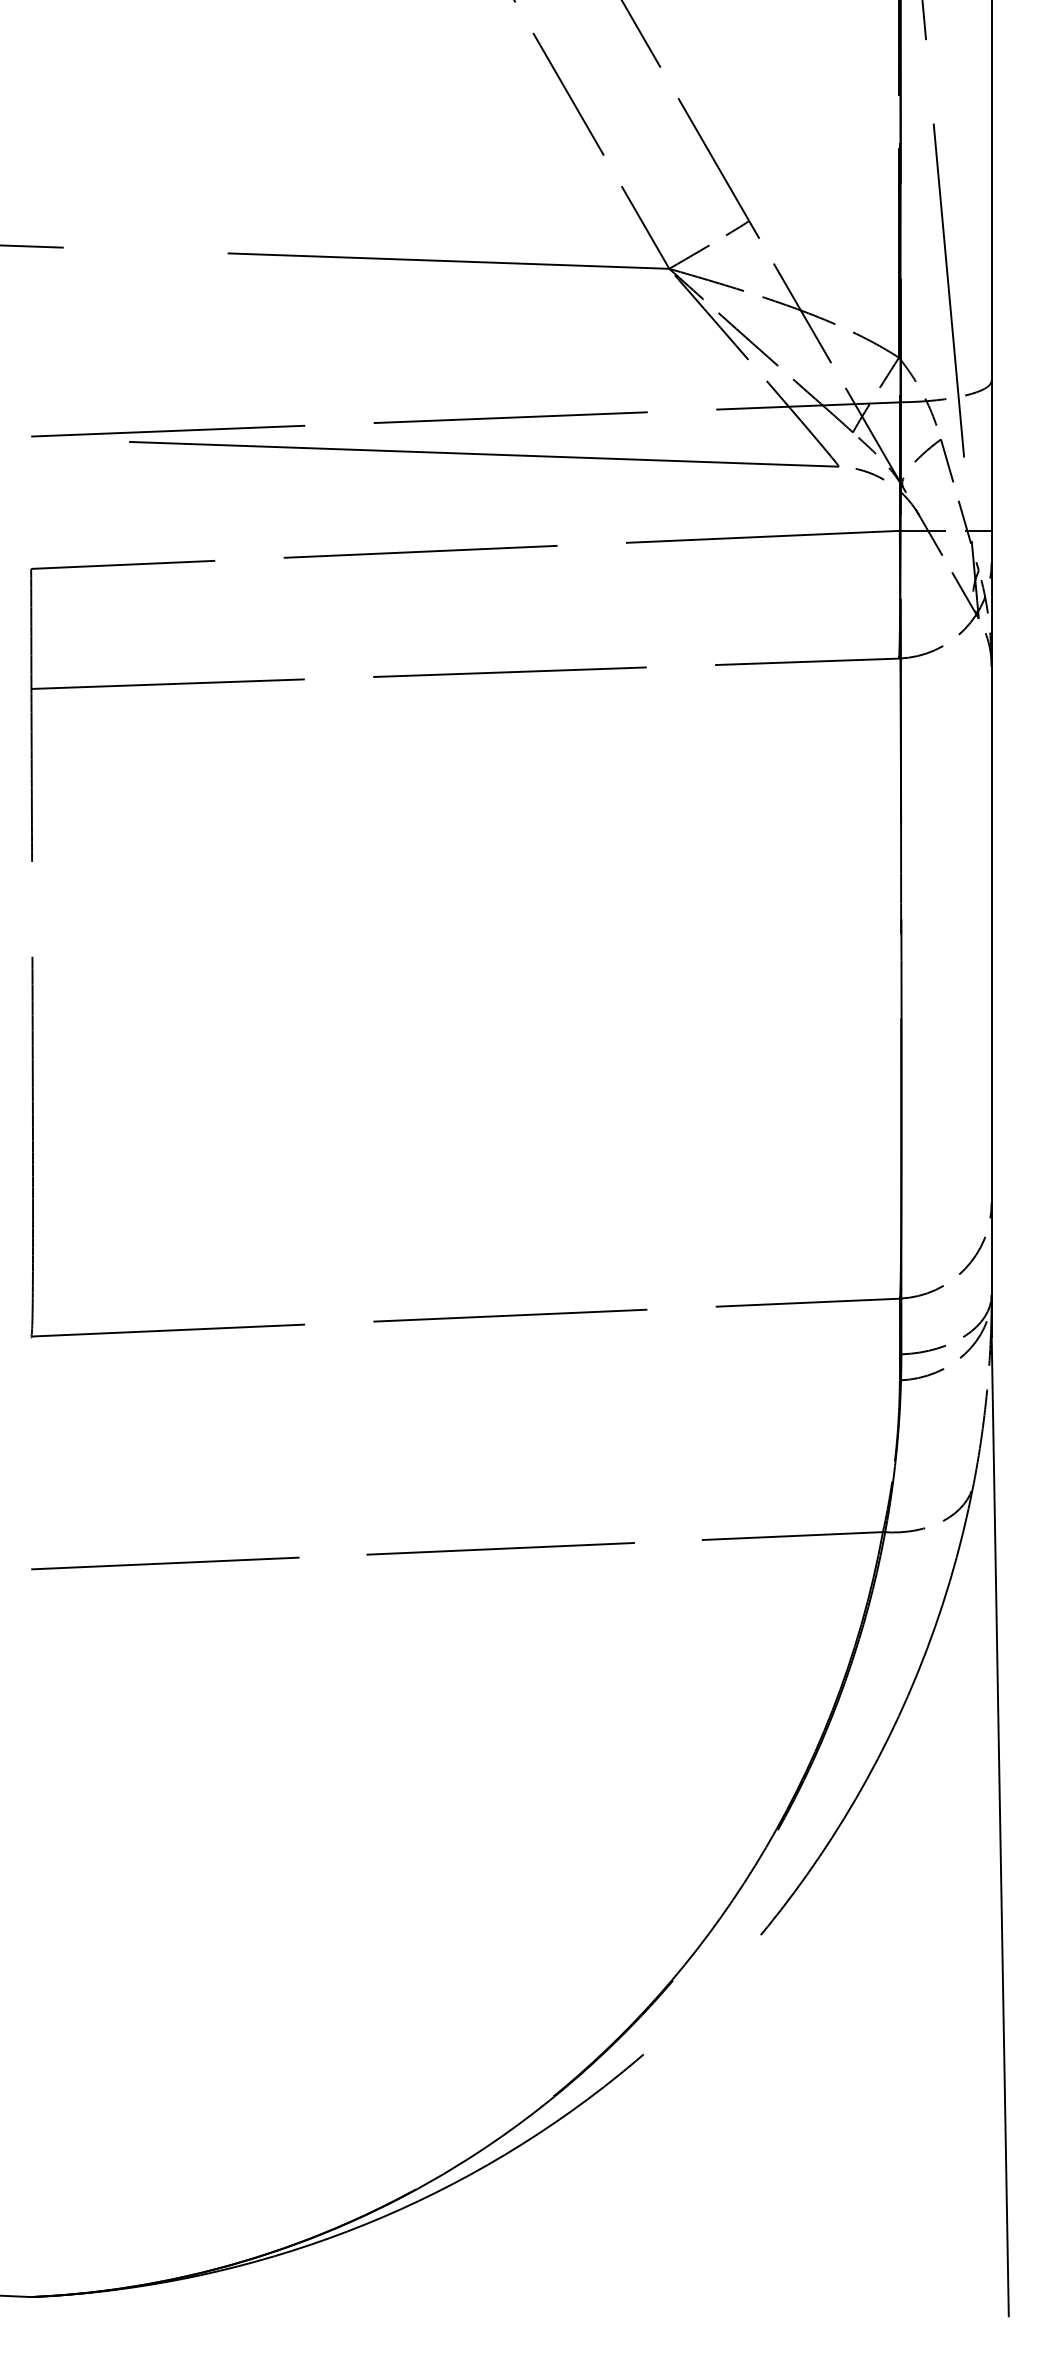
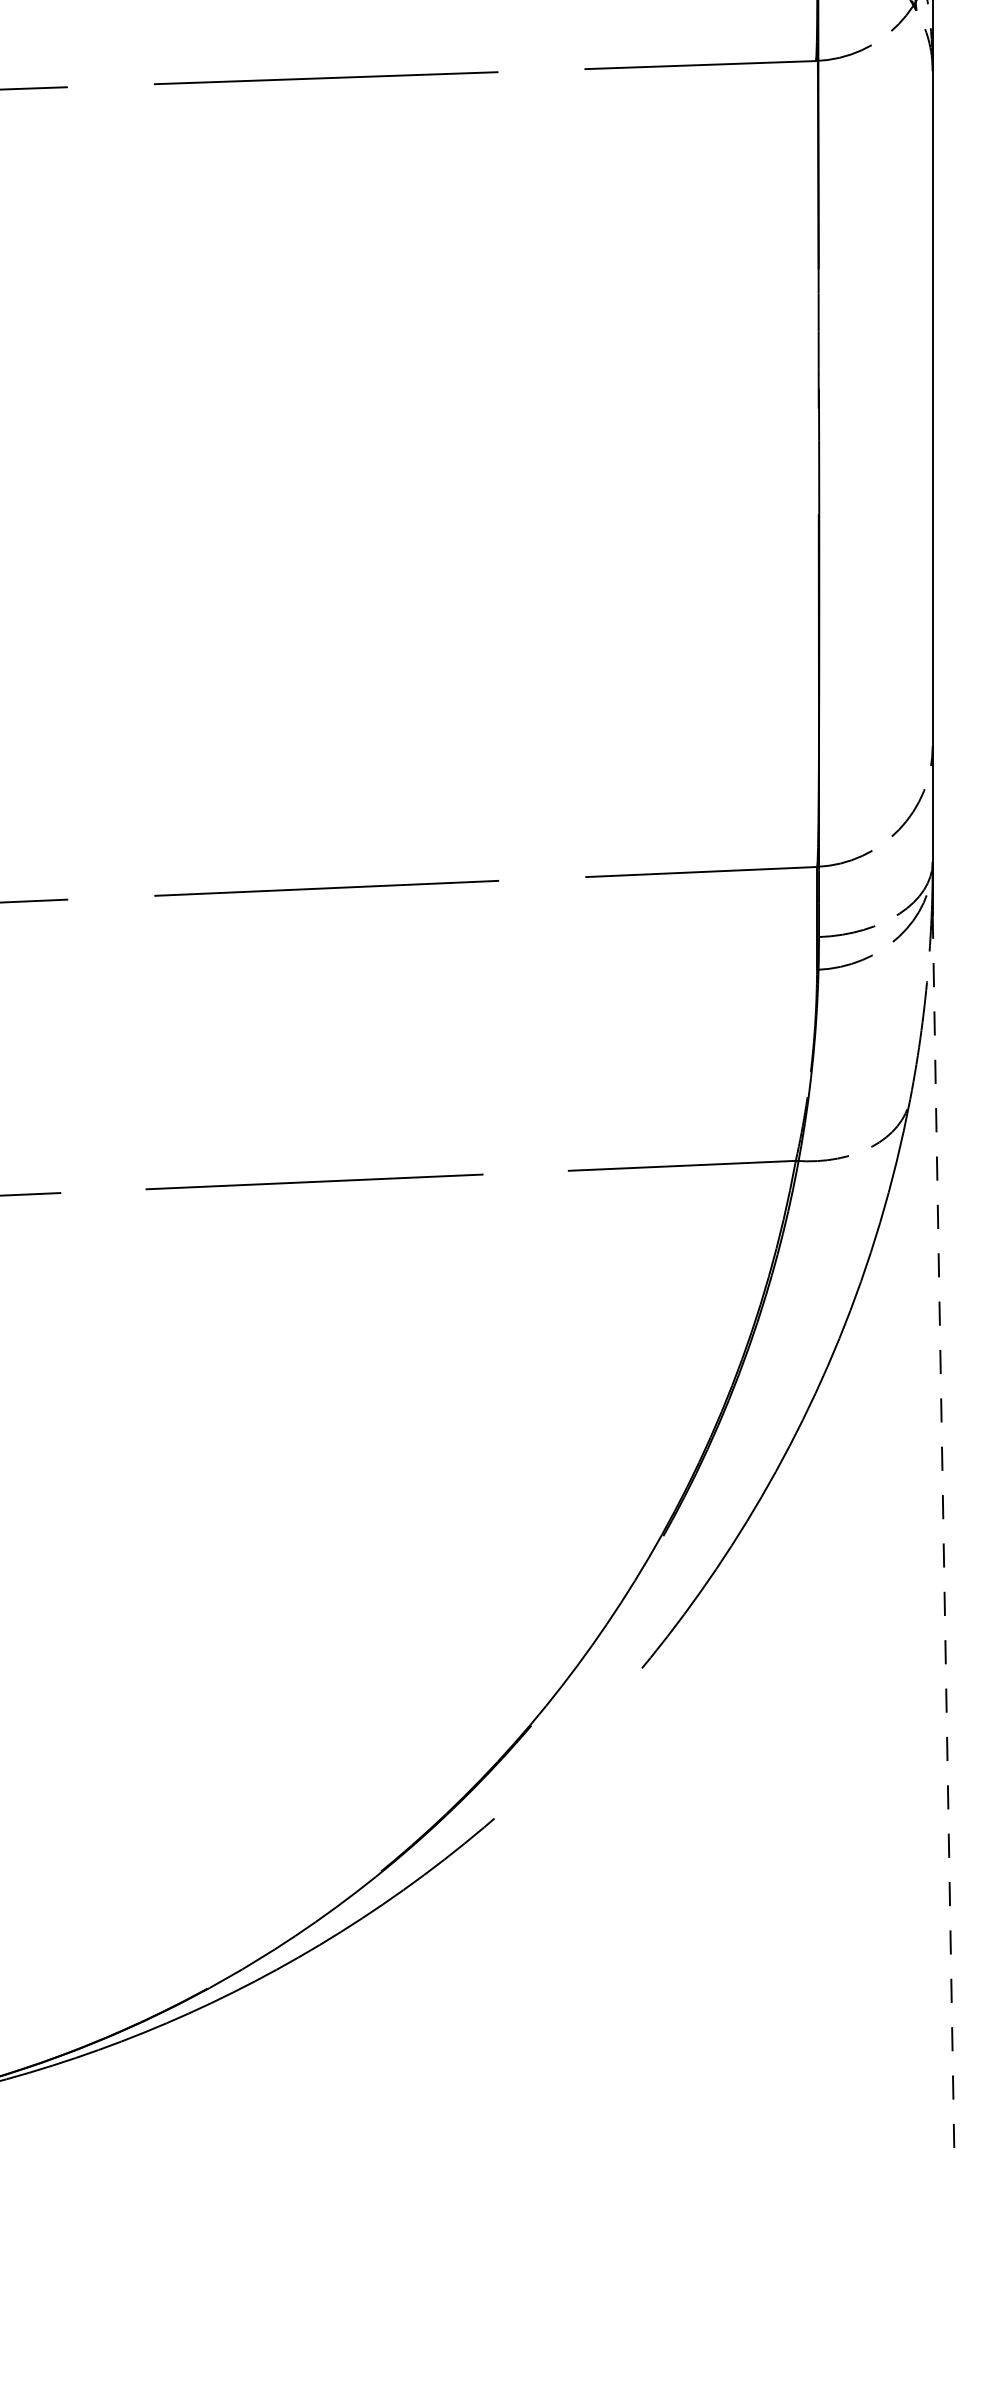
line: (1000, 1826) -> (943, 1531), solid -> dashed

